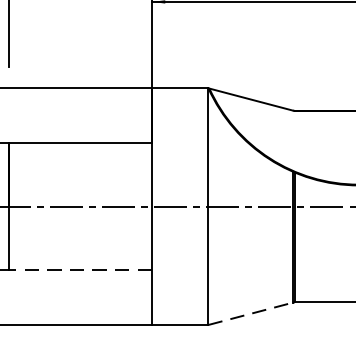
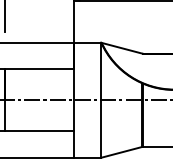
line: (81, 270) -> (39, 131), dashed -> solid
line: (252, 314) -> (122, 152), dashed -> solid

